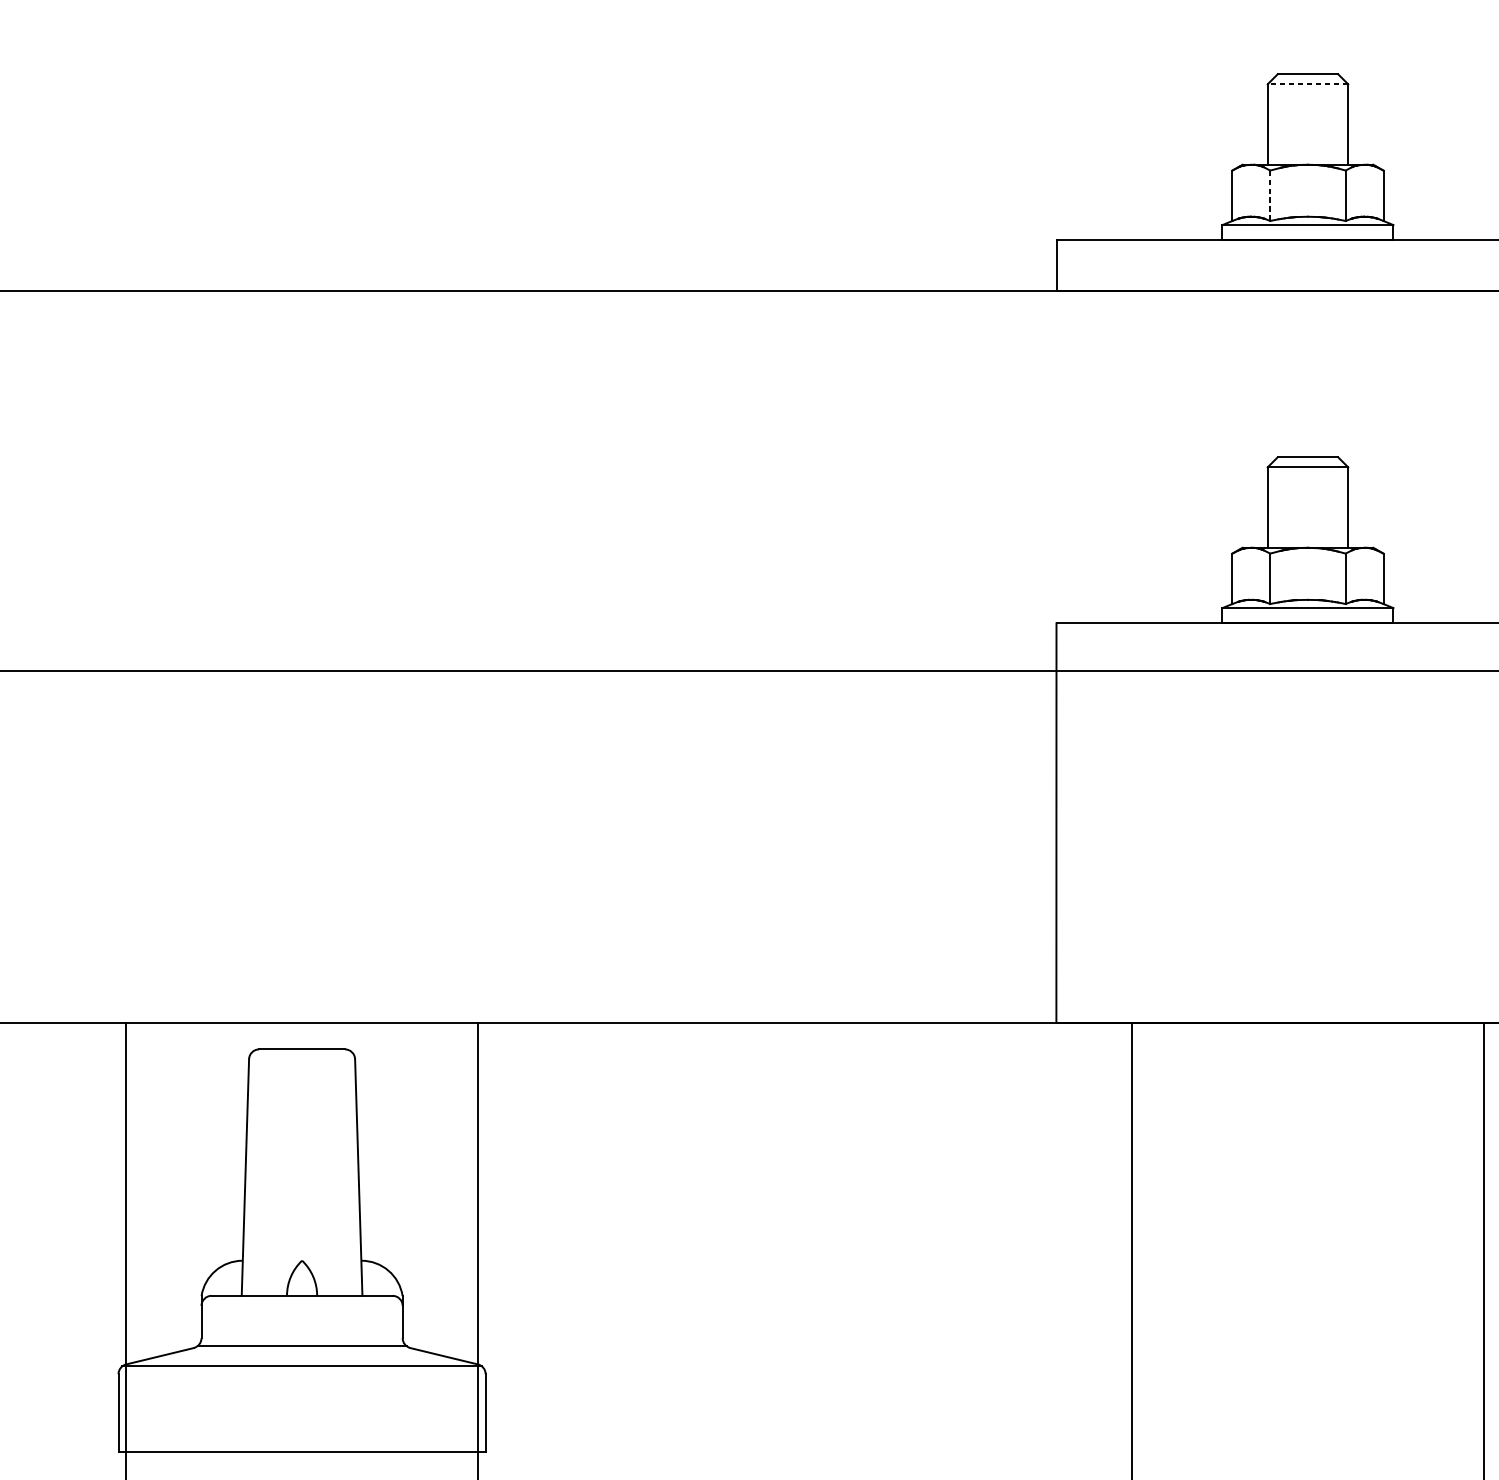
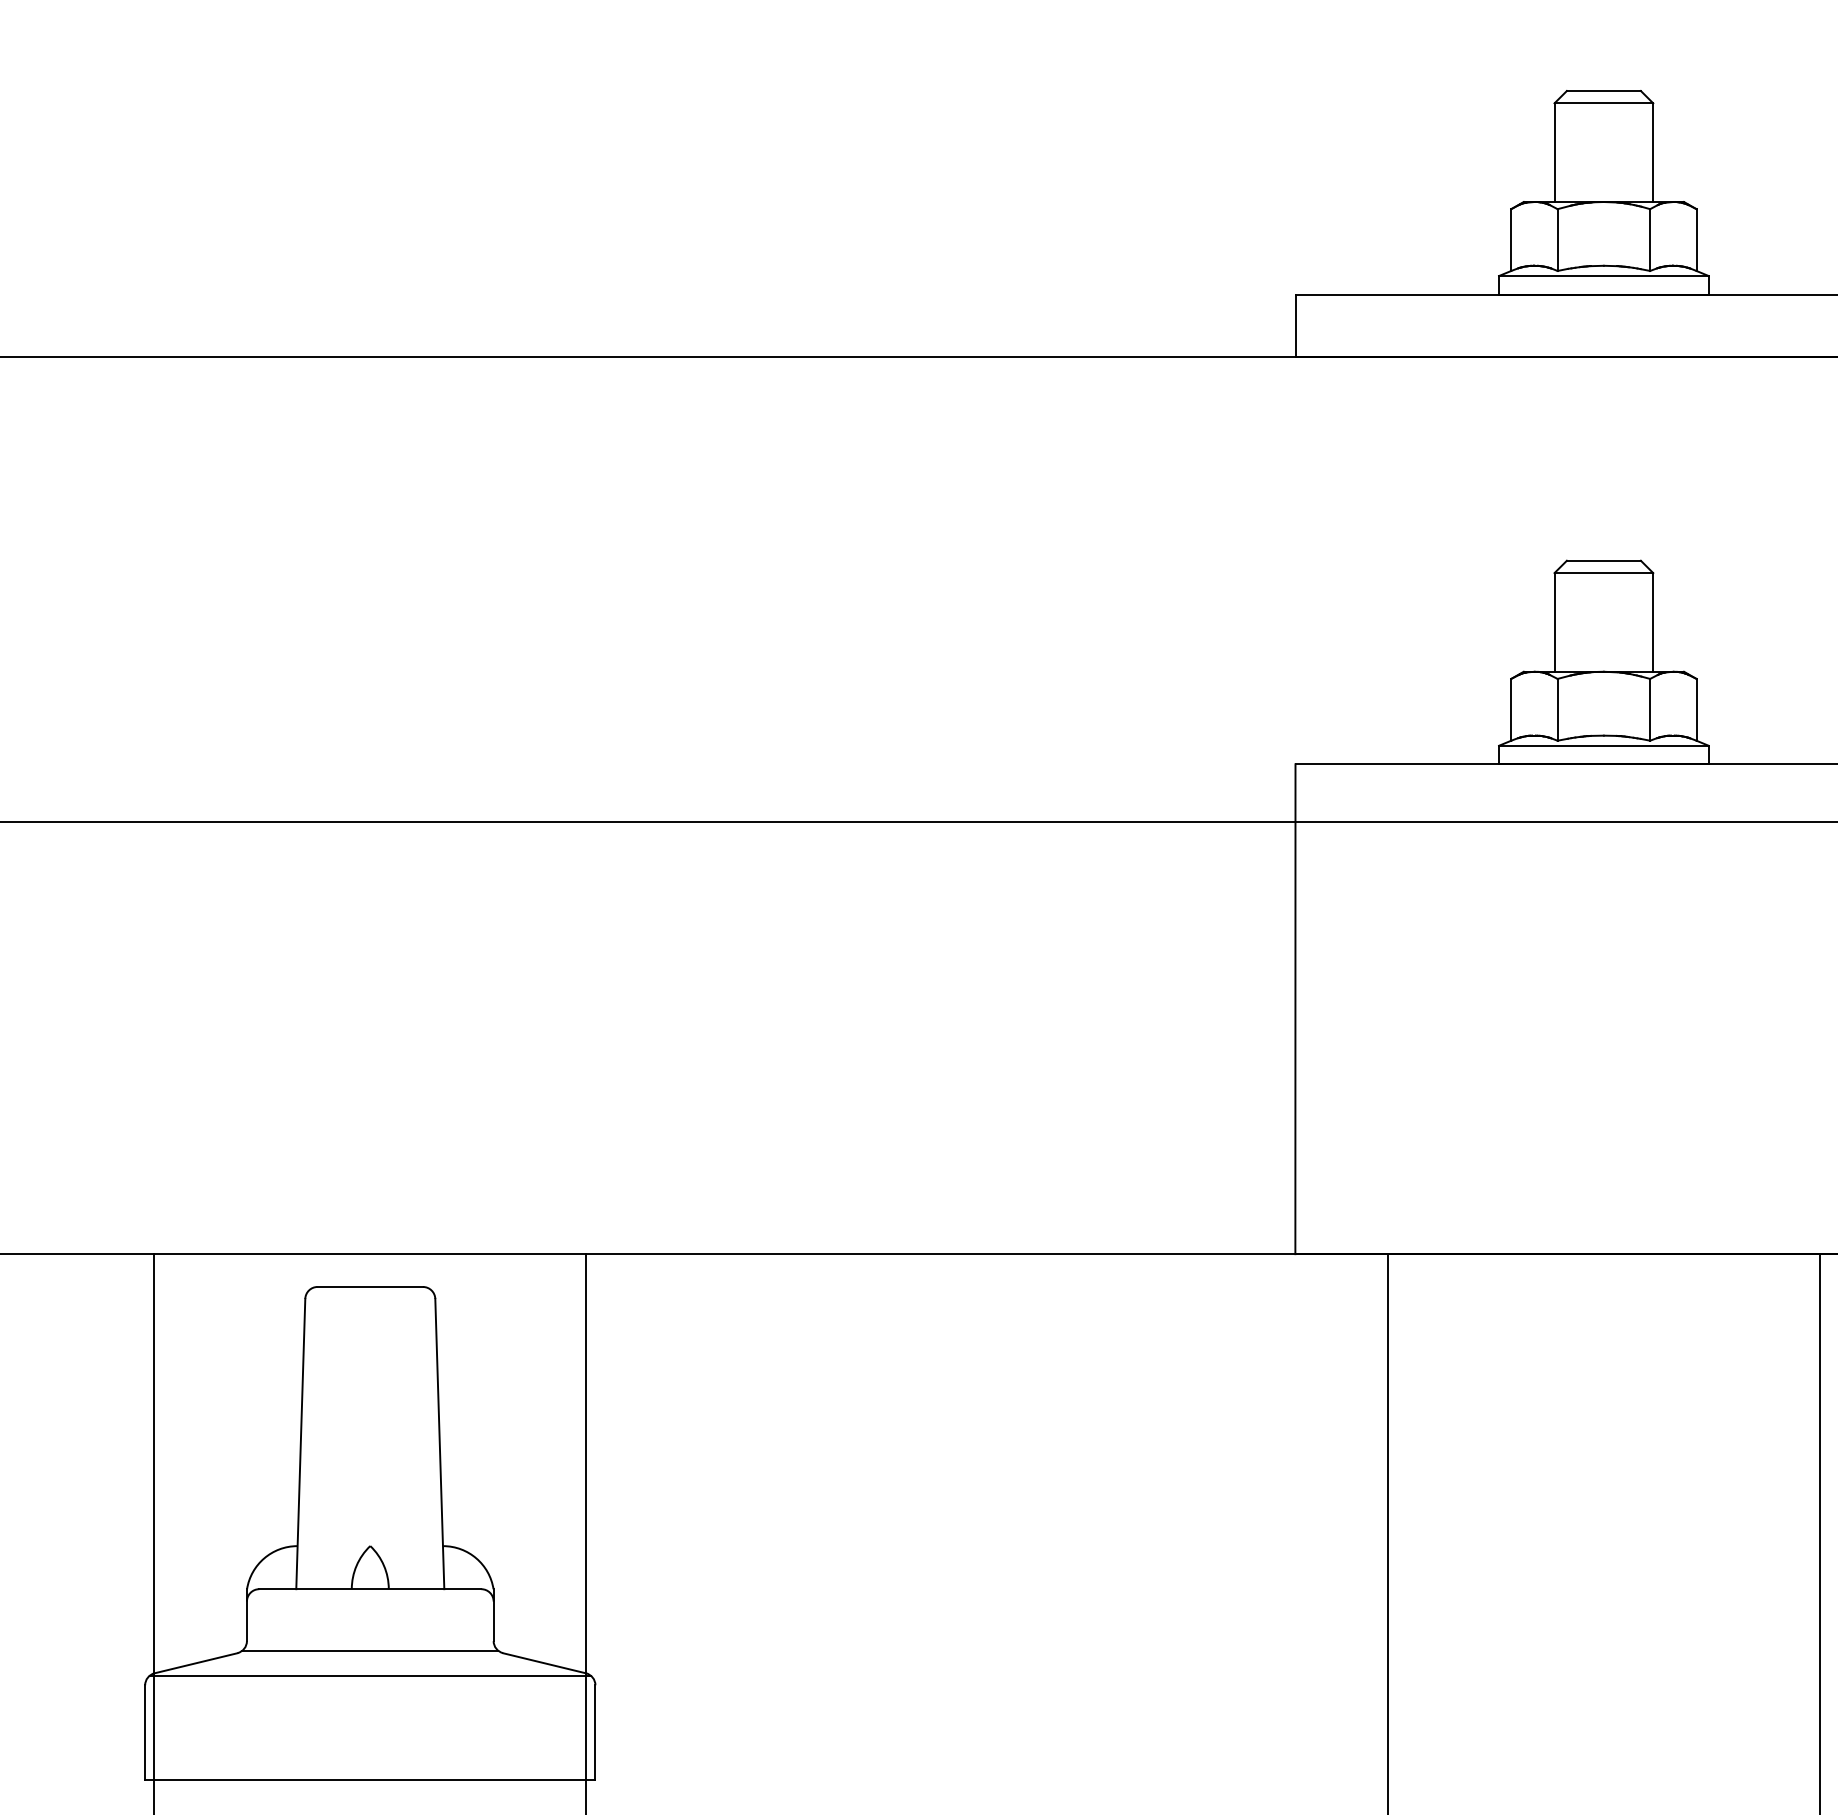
line: (1307, 84) -> (1603, 103), dashed -> solid
line: (1270, 196) -> (1557, 240), dashed -> solid

